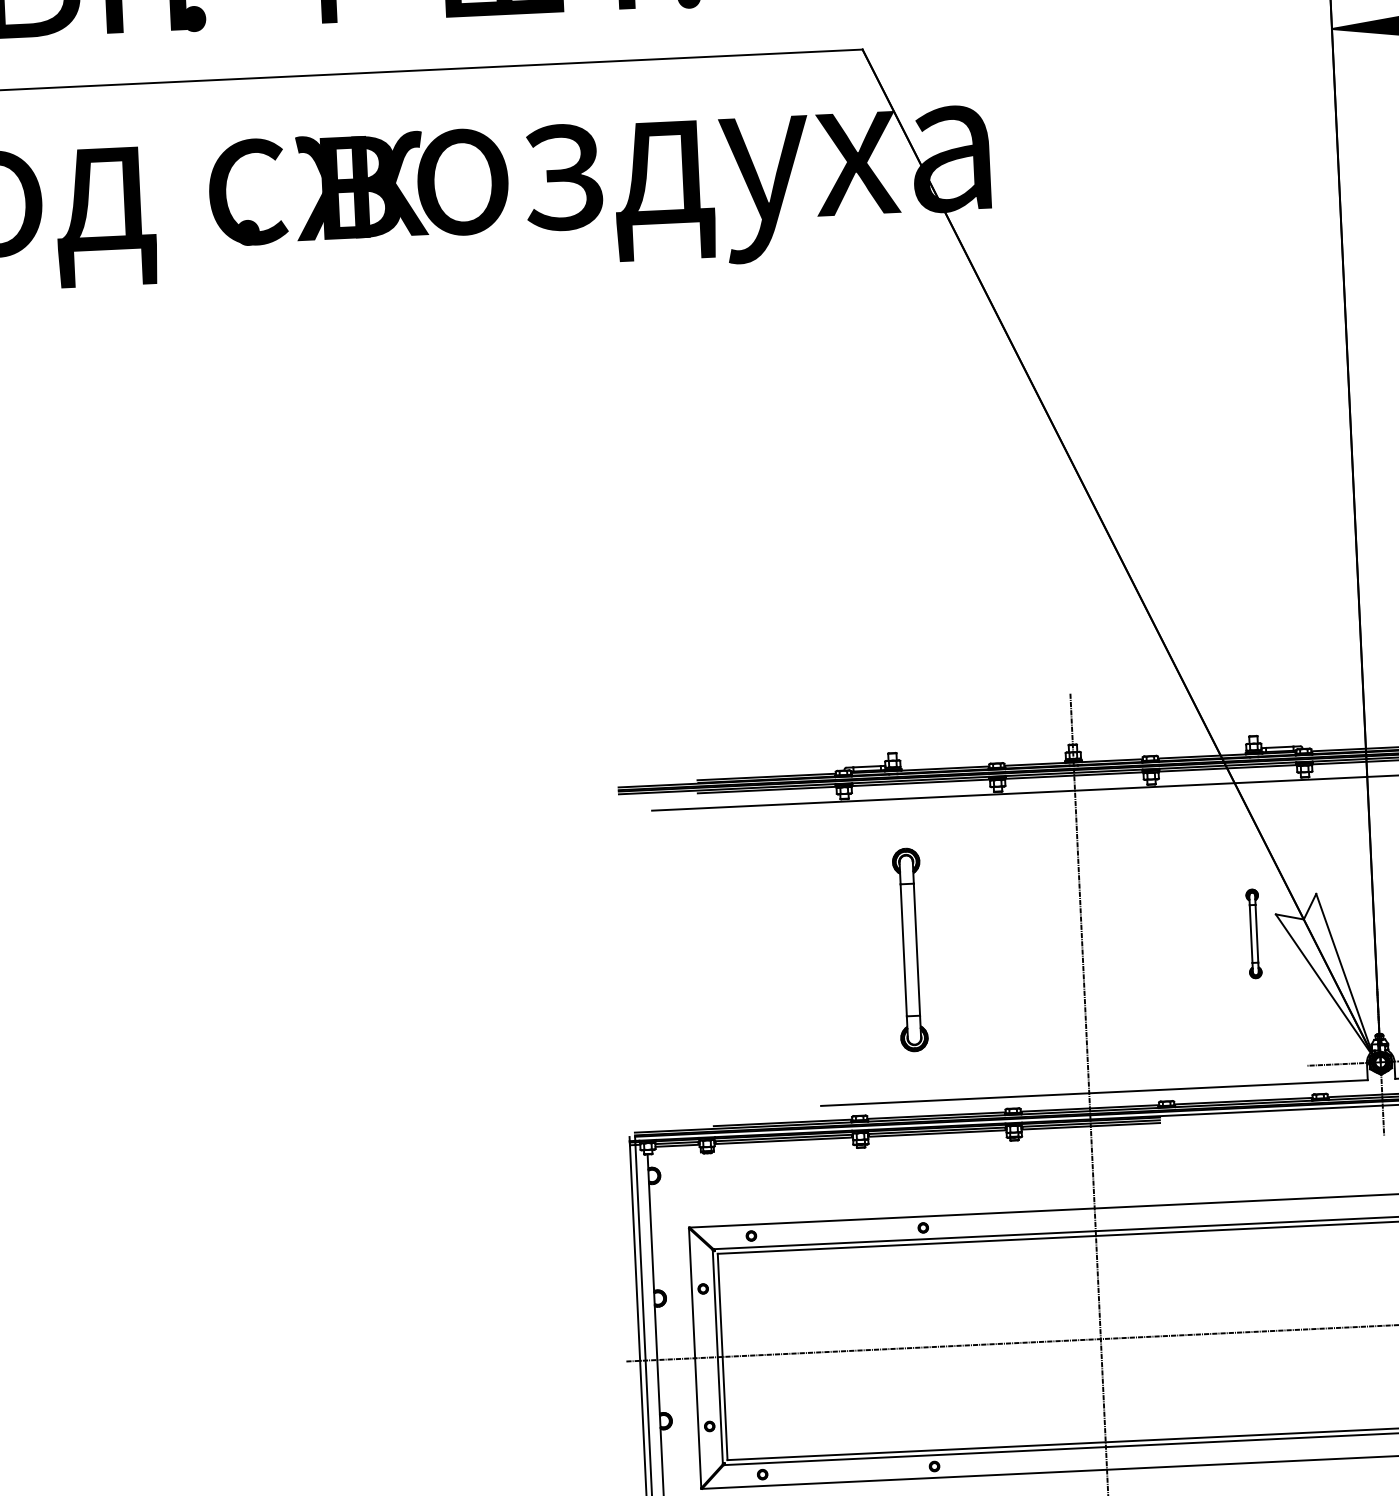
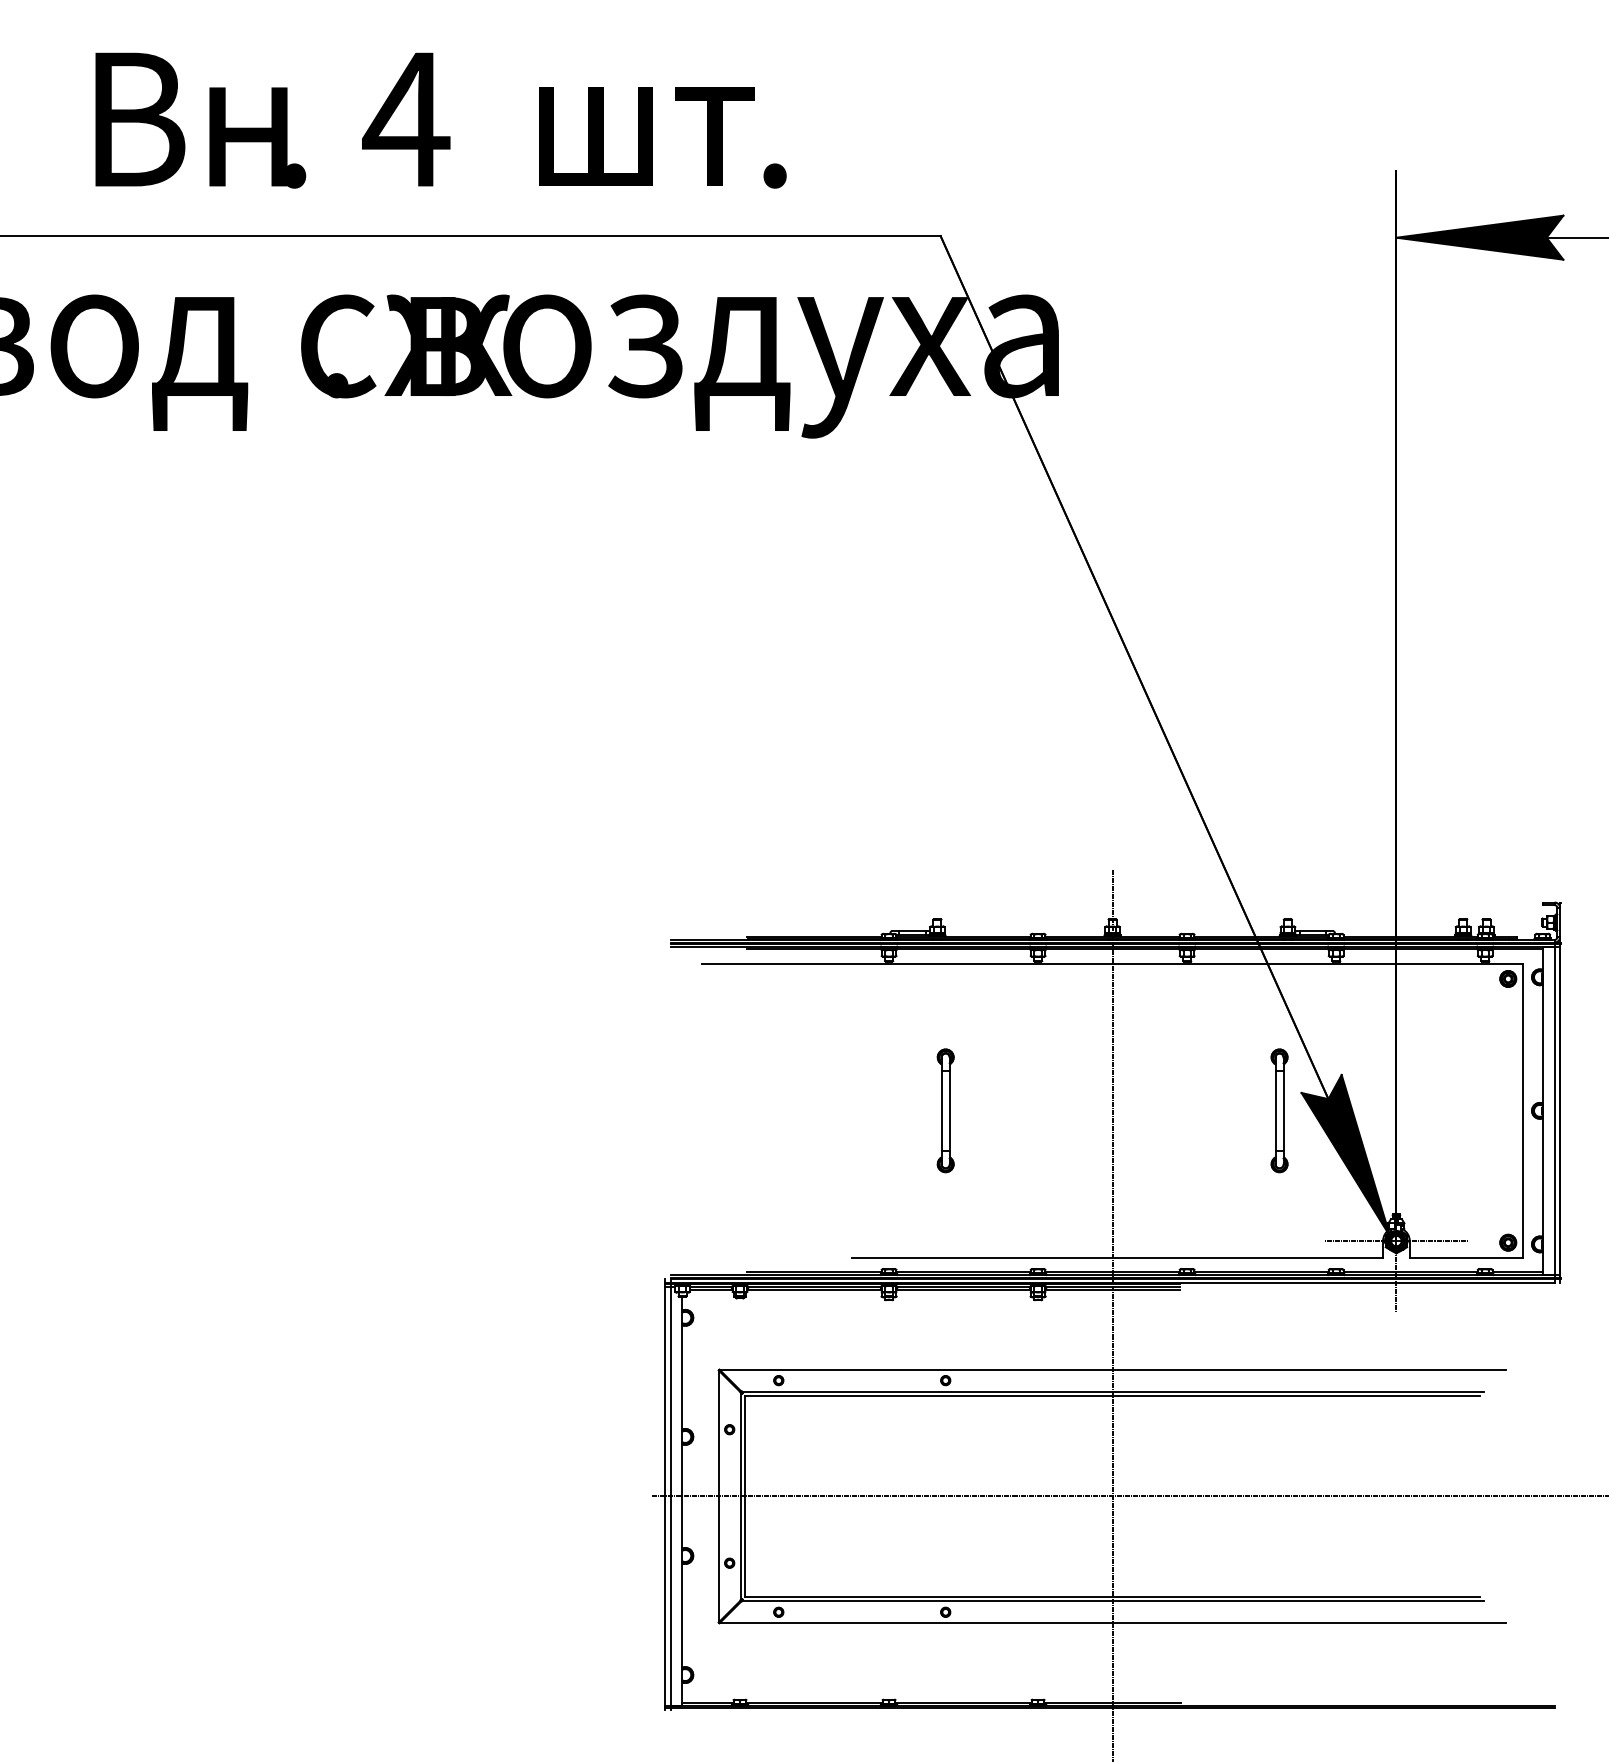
part: (1253, 933) -> (1279, 1110), size x1.43
part: (909, 949) -> (945, 1110), size x0.62
fill: (1324, 976) -> (1345, 1155), added

